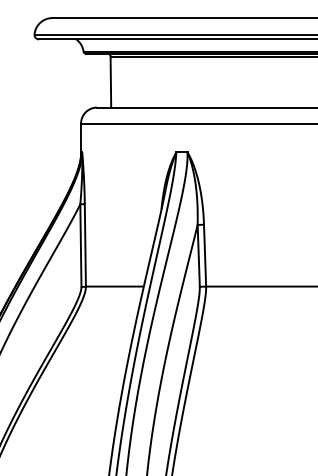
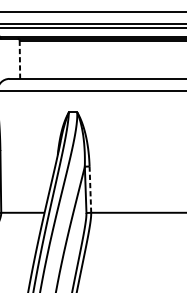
line: (110, 82) -> (19, 60), solid -> dashed
line: (205, 255) -> (90, 189), solid -> dashed

